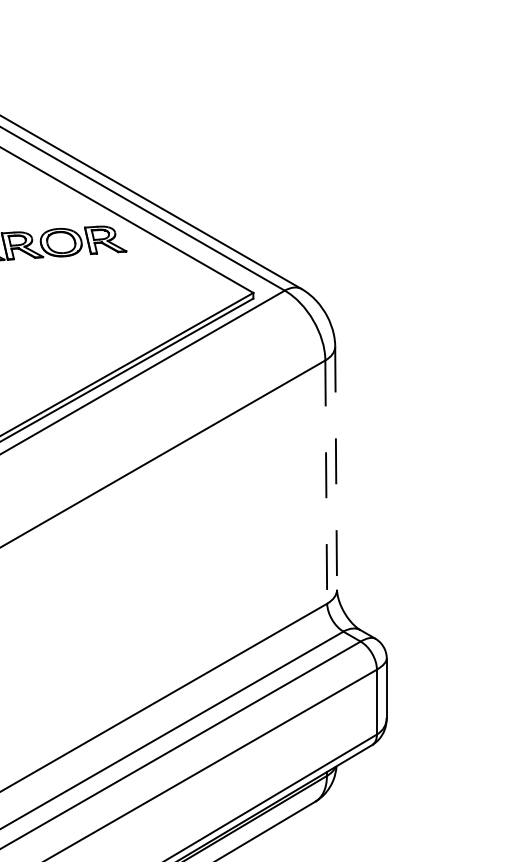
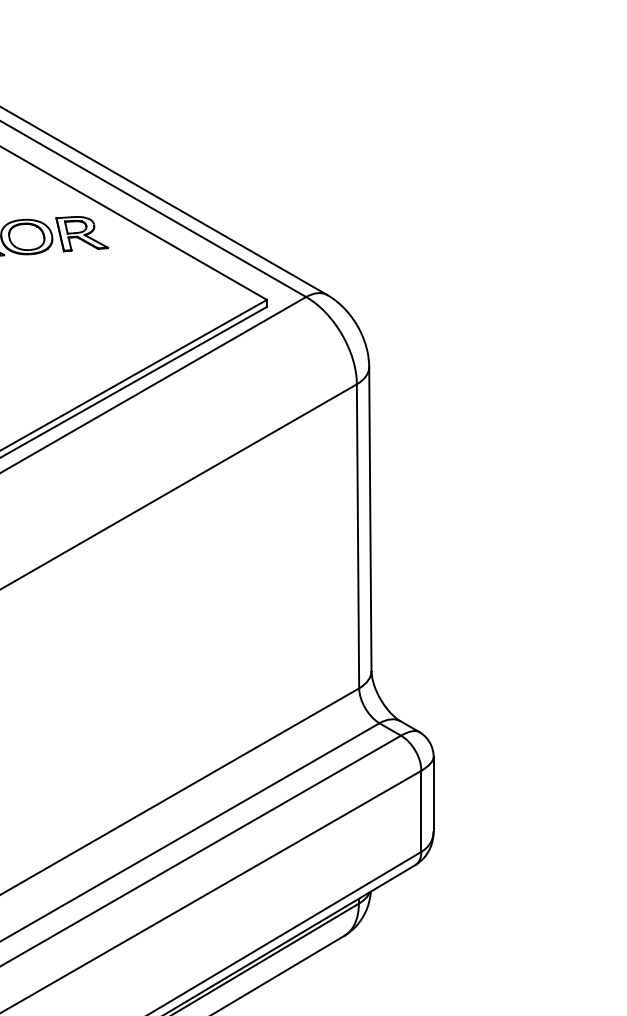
line: (336, 468) -> (370, 519), dashed -> solid
line: (326, 482) -> (358, 536), dashed -> solid

